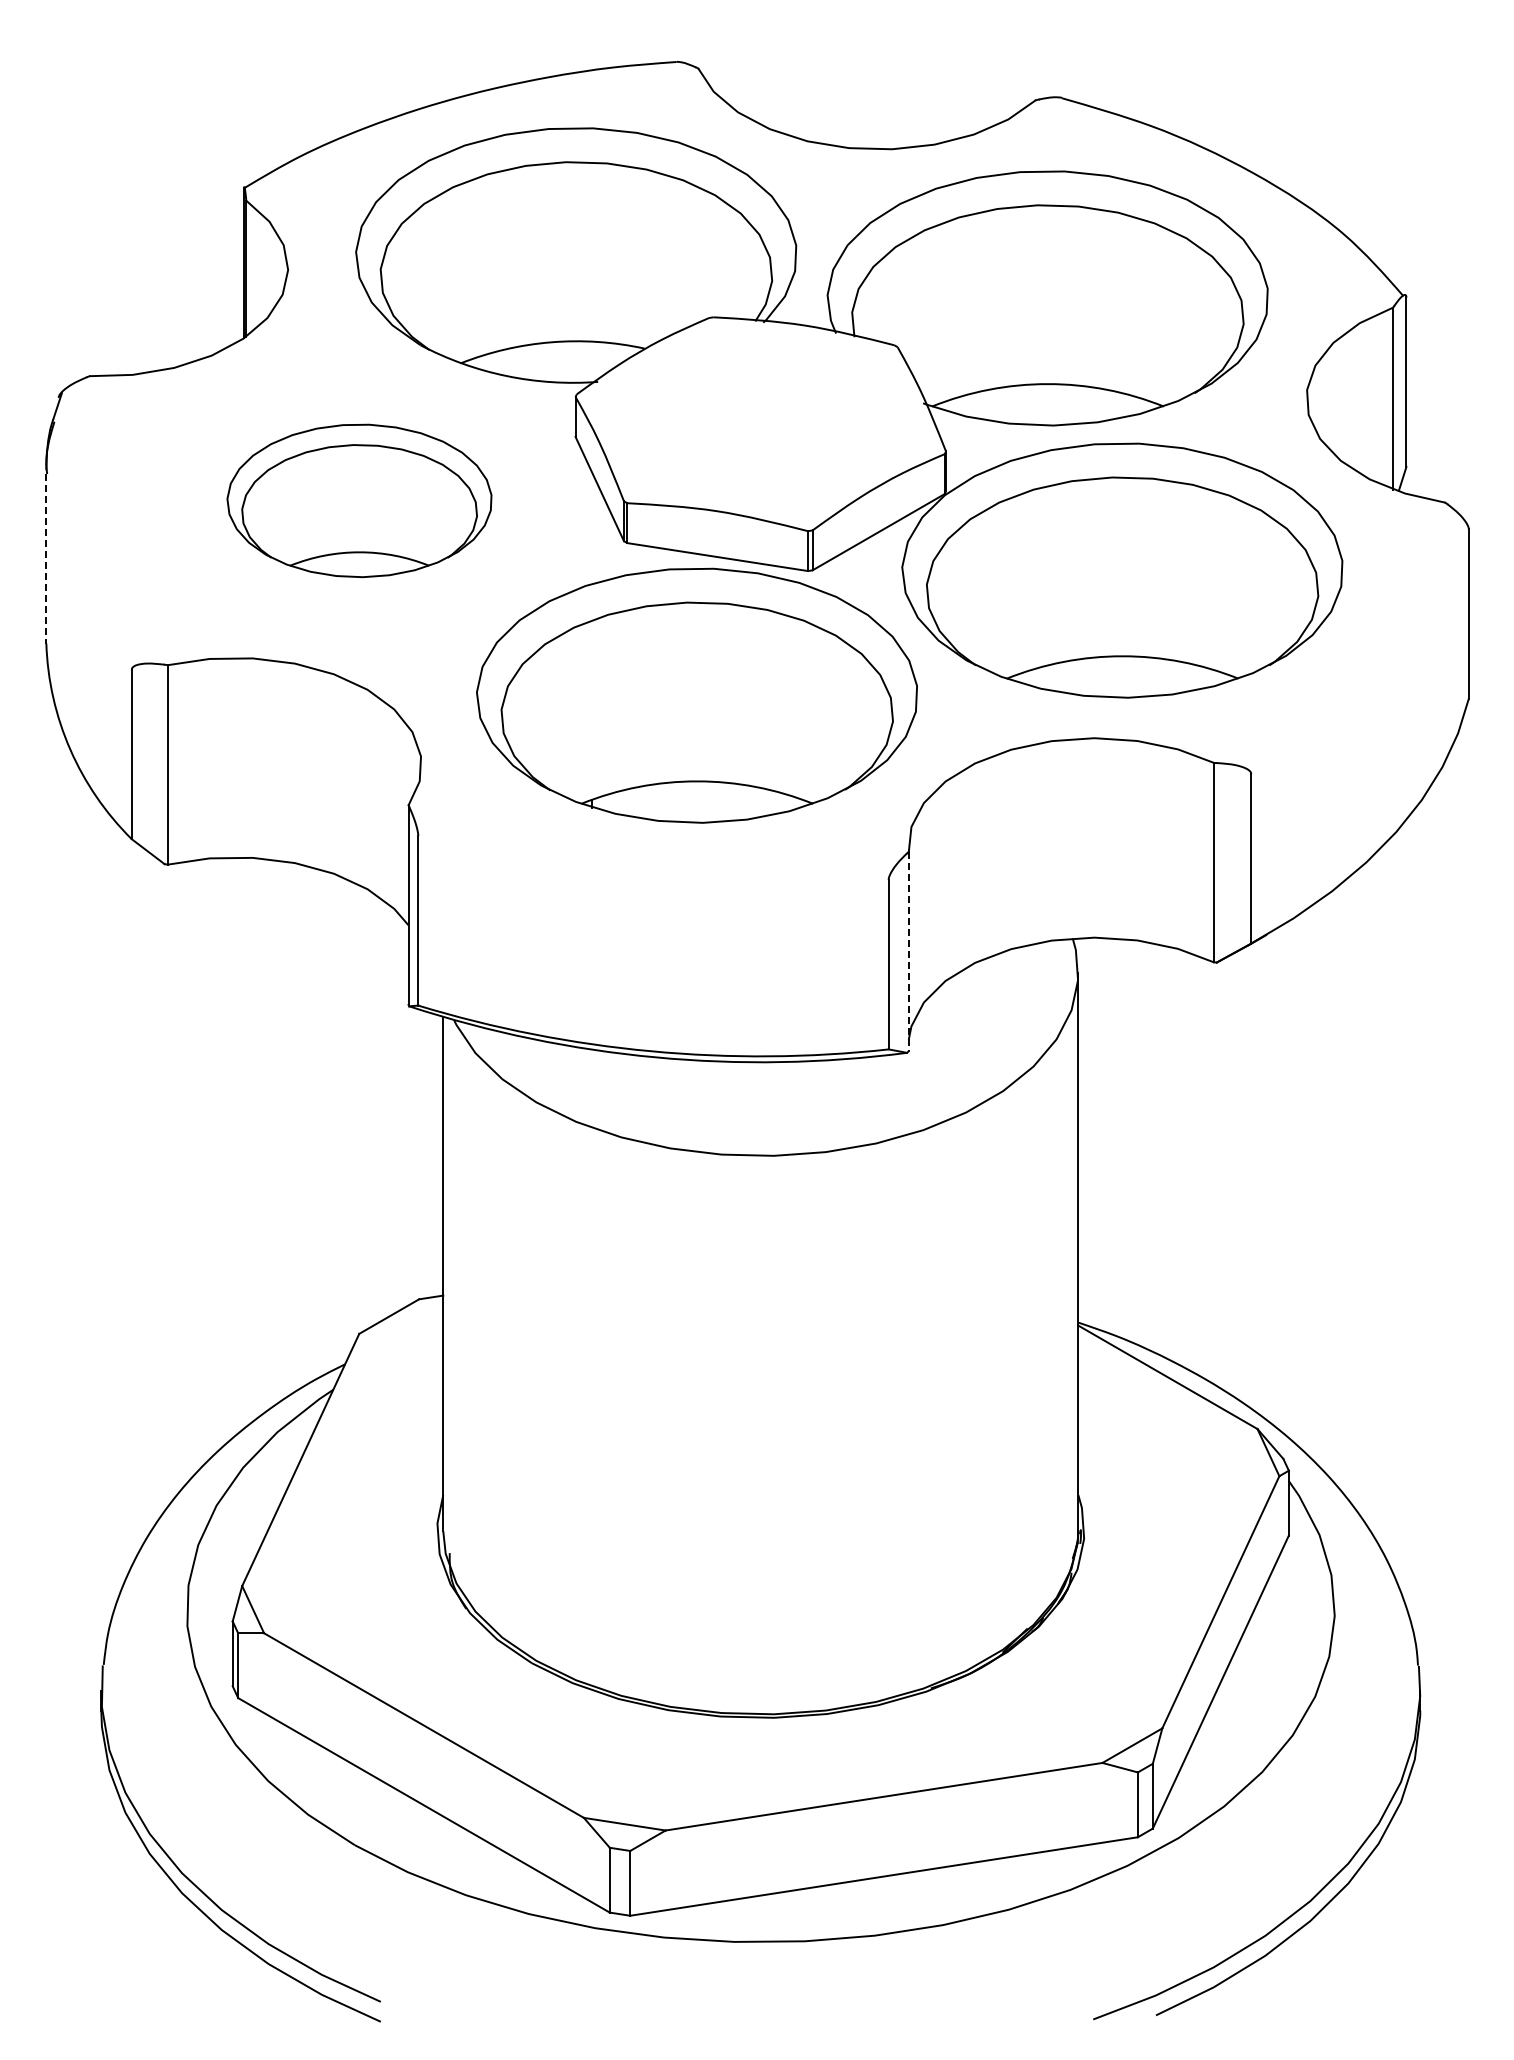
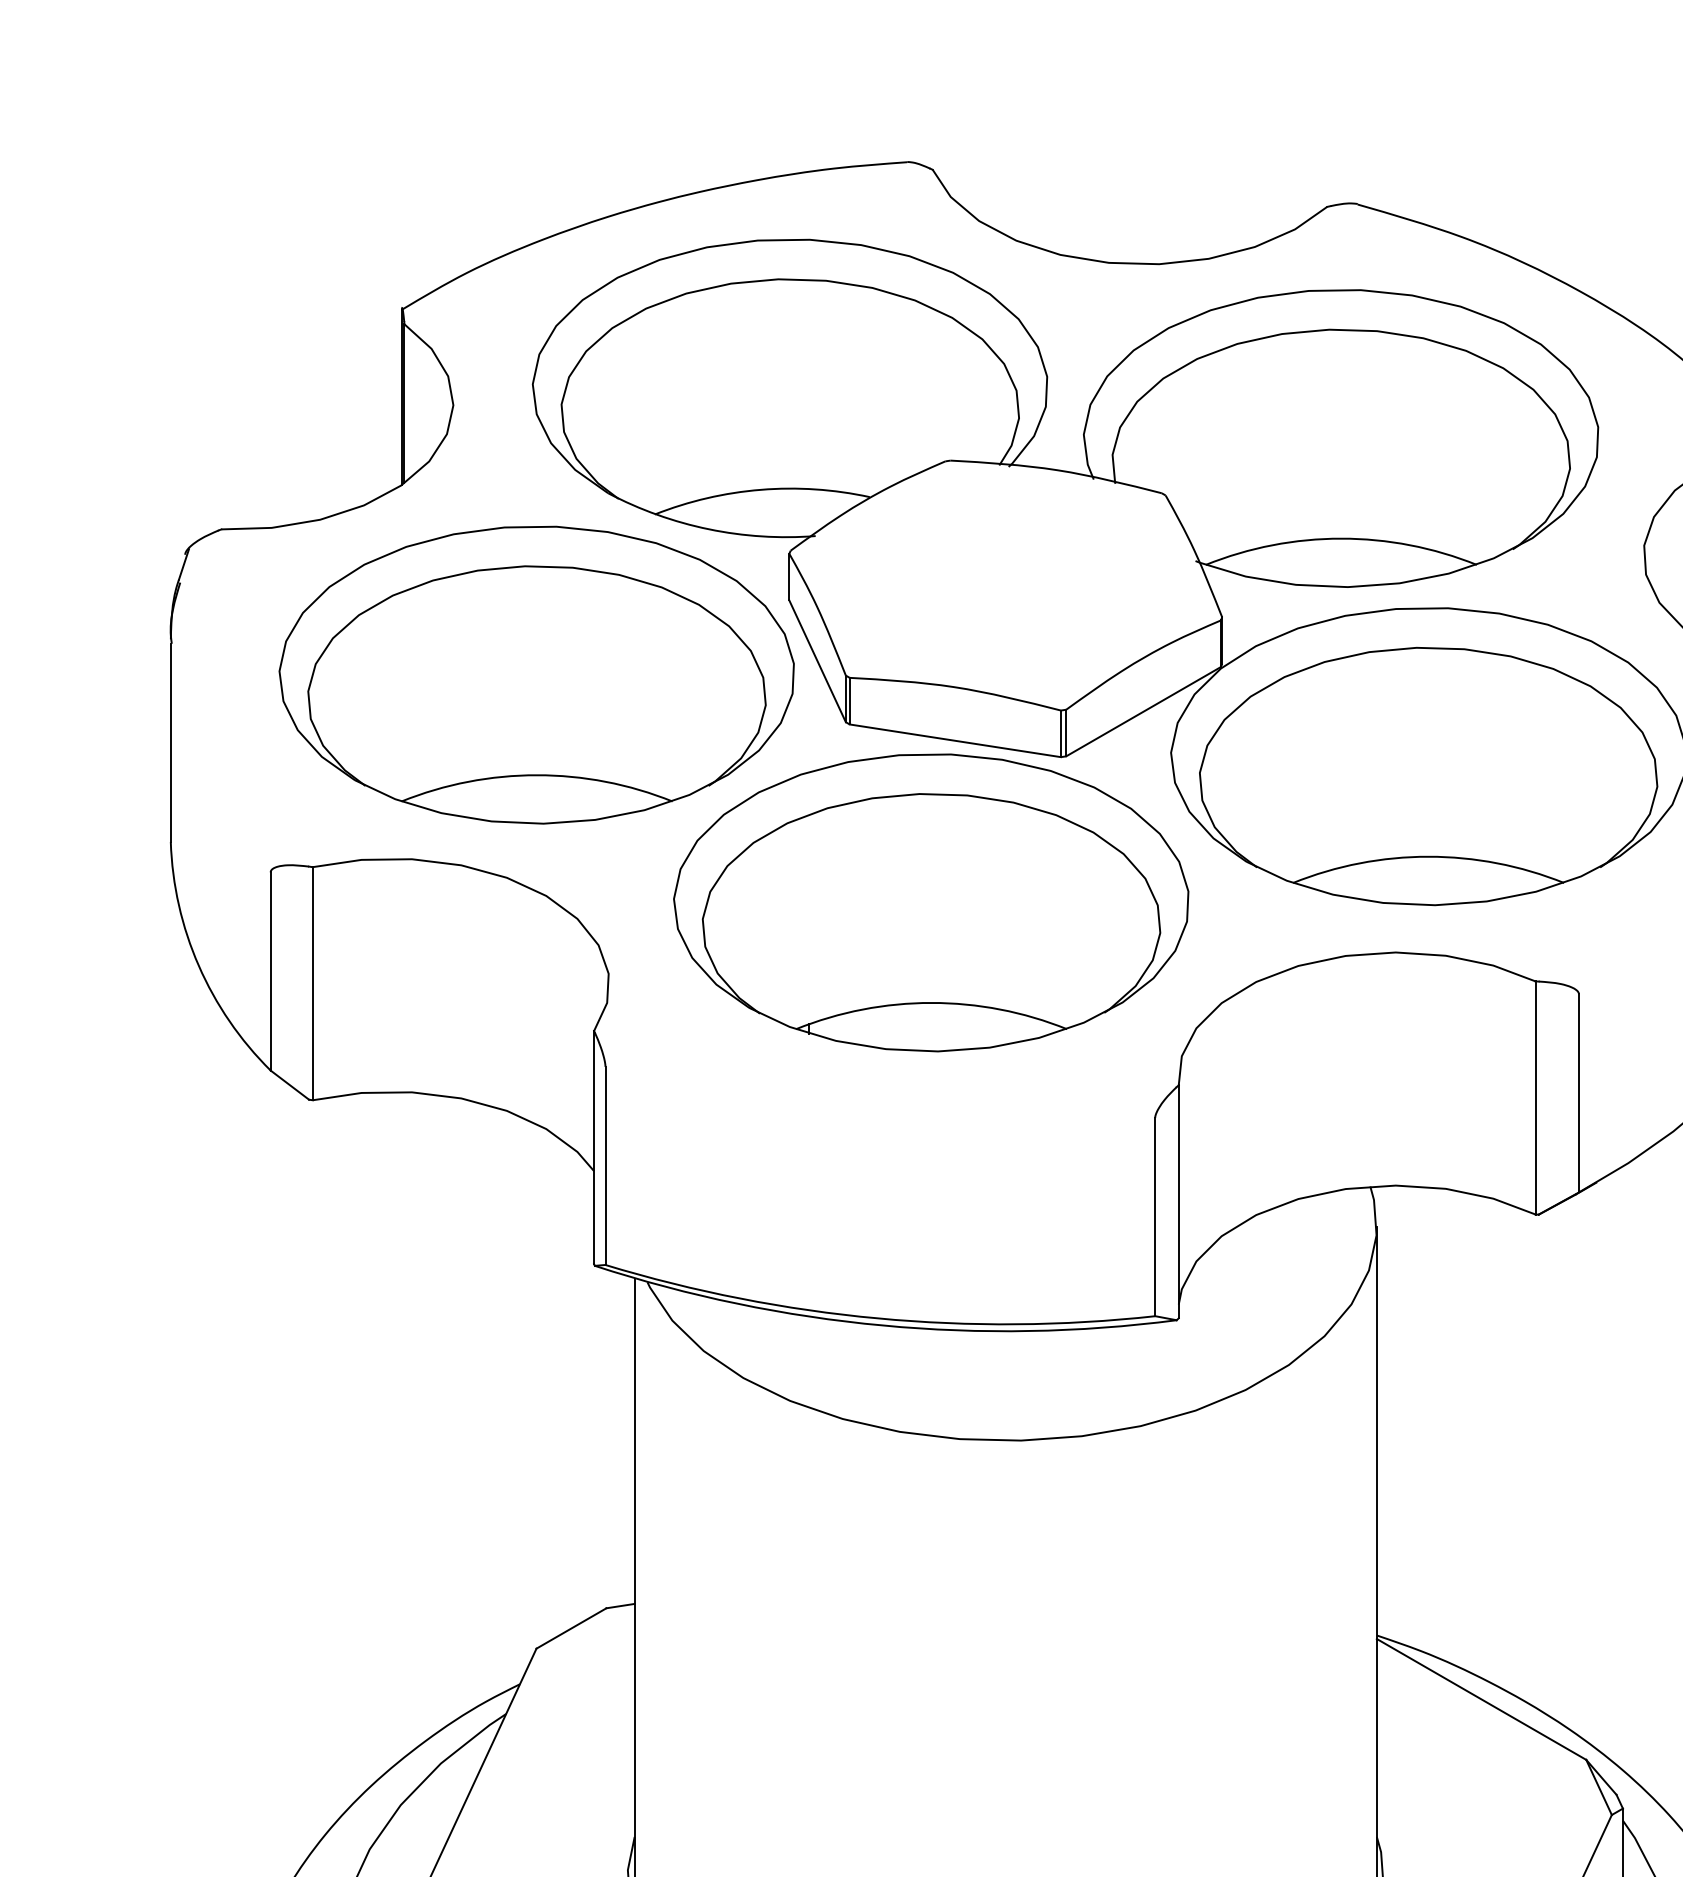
part: (359, 500) -> (536, 674), size x1.67
line: (46, 558) -> (170, 742), dashed -> solid
line: (908, 951) -> (1178, 1201), dashed -> solid

